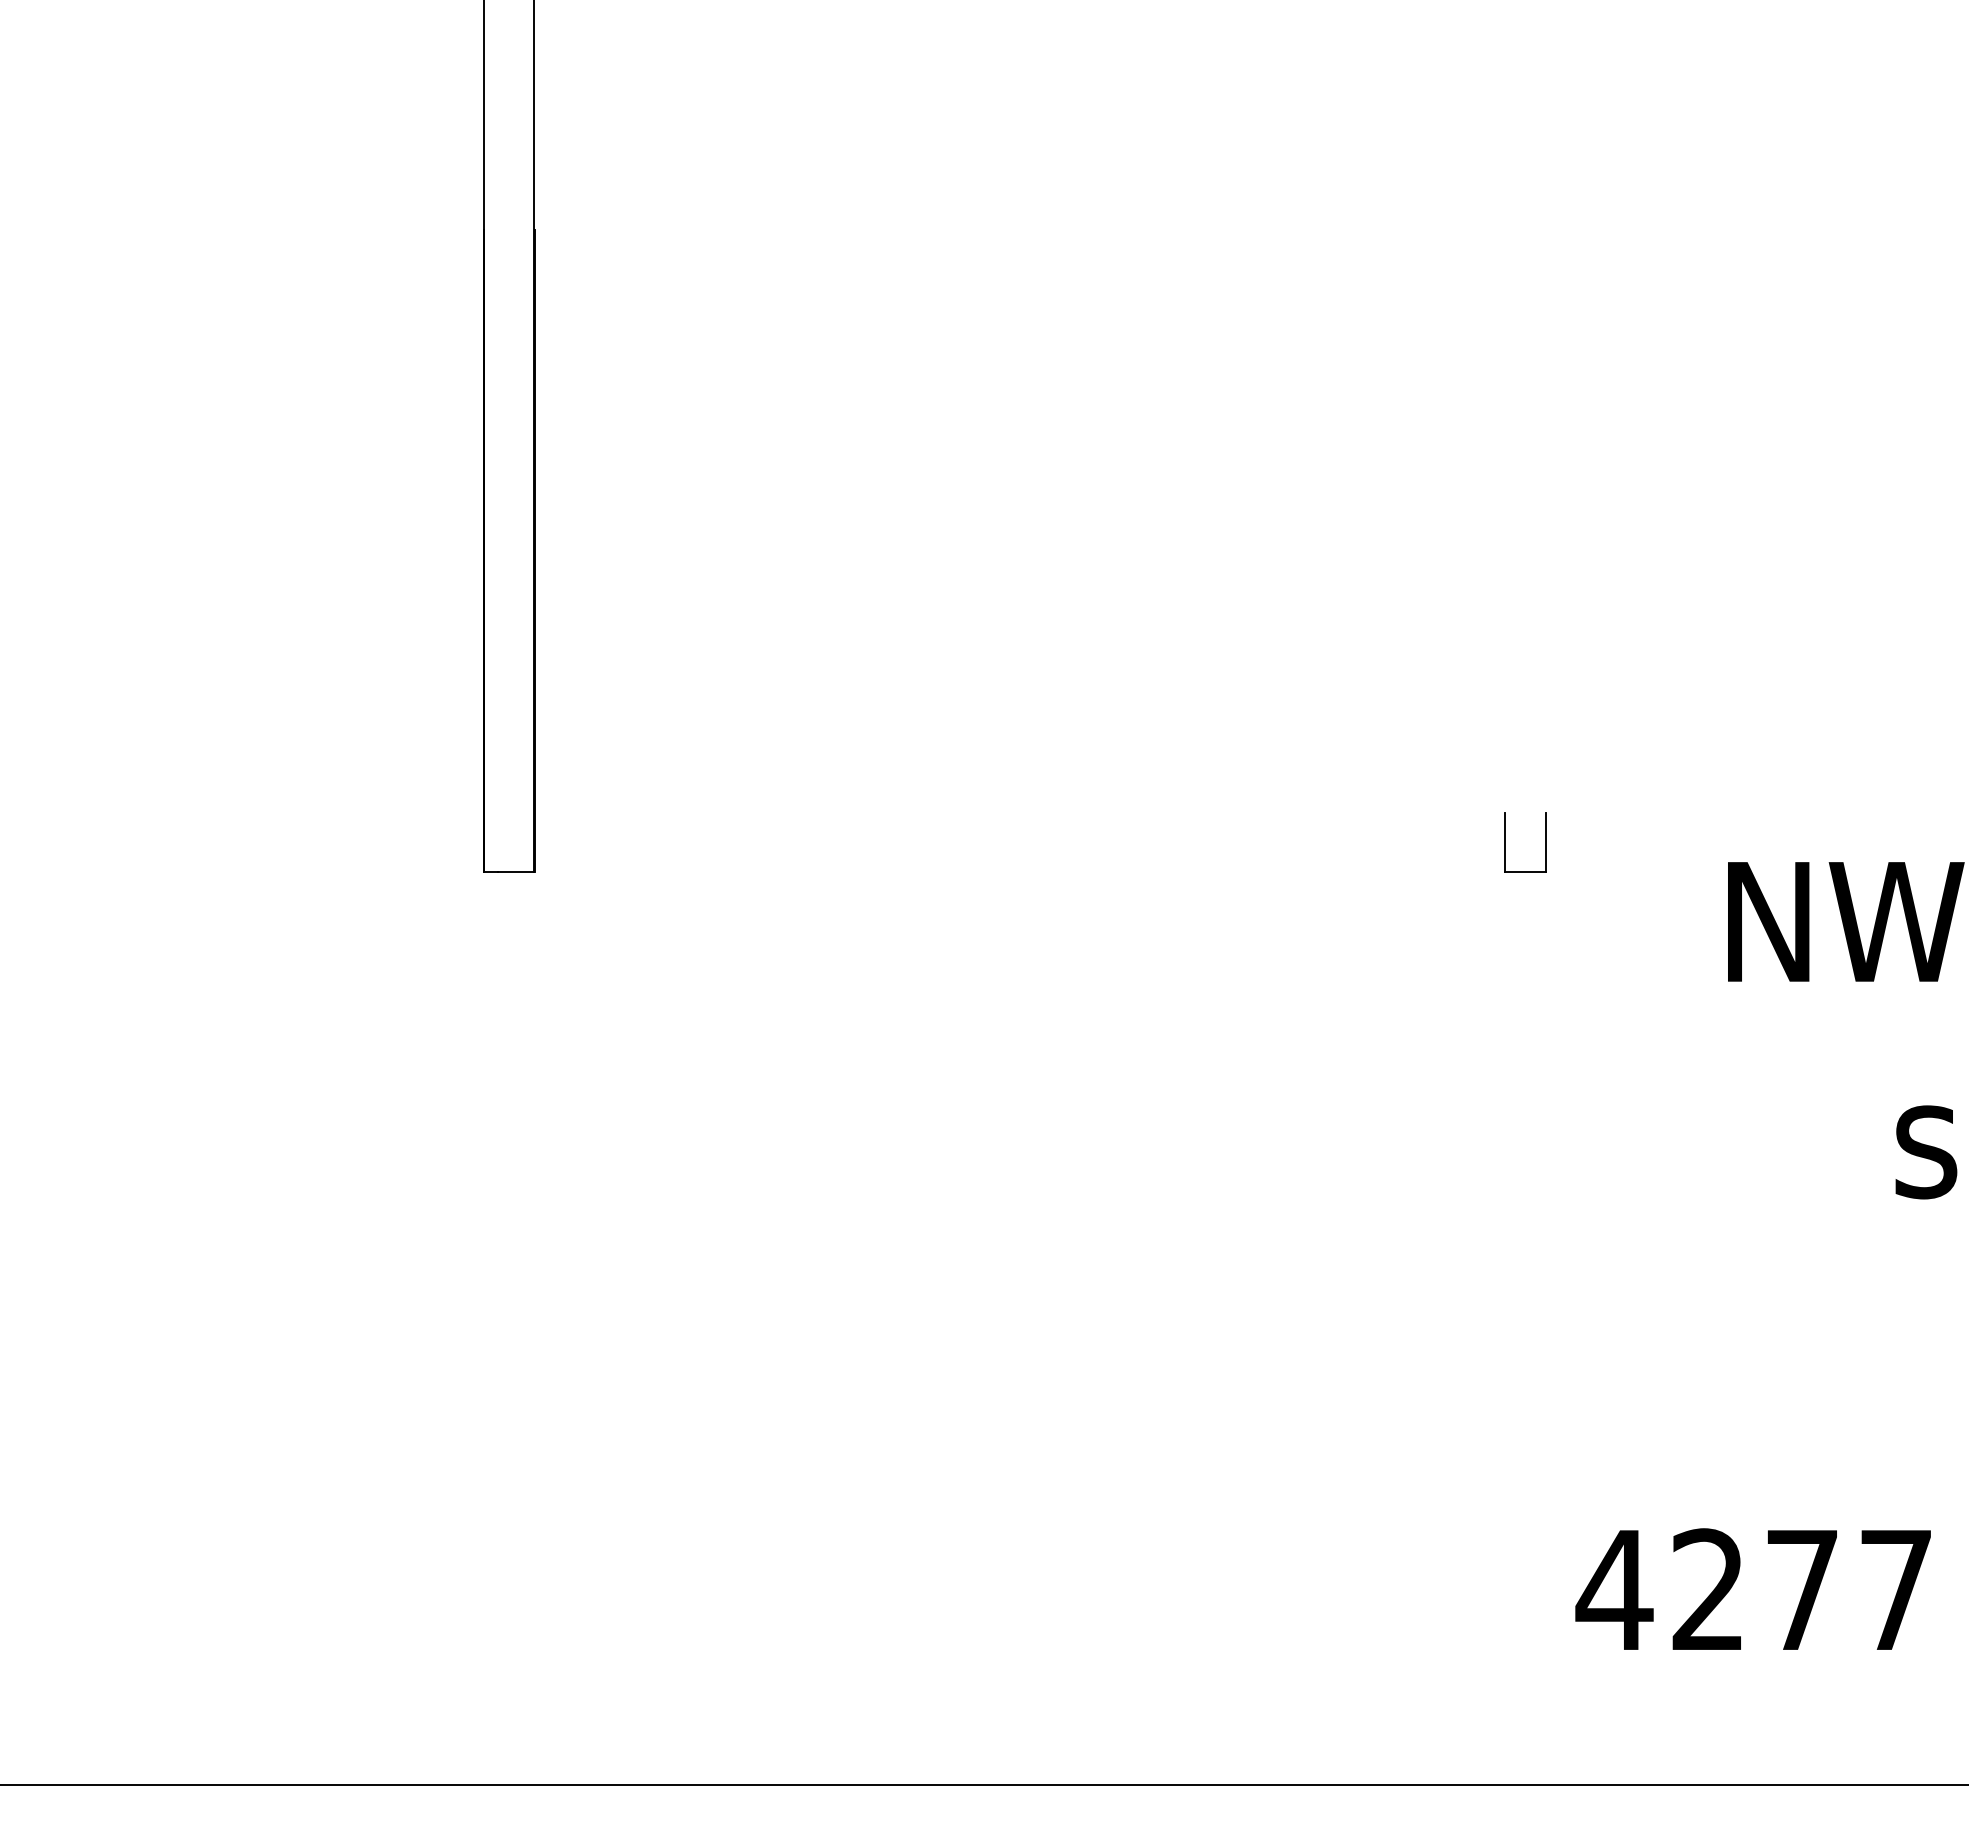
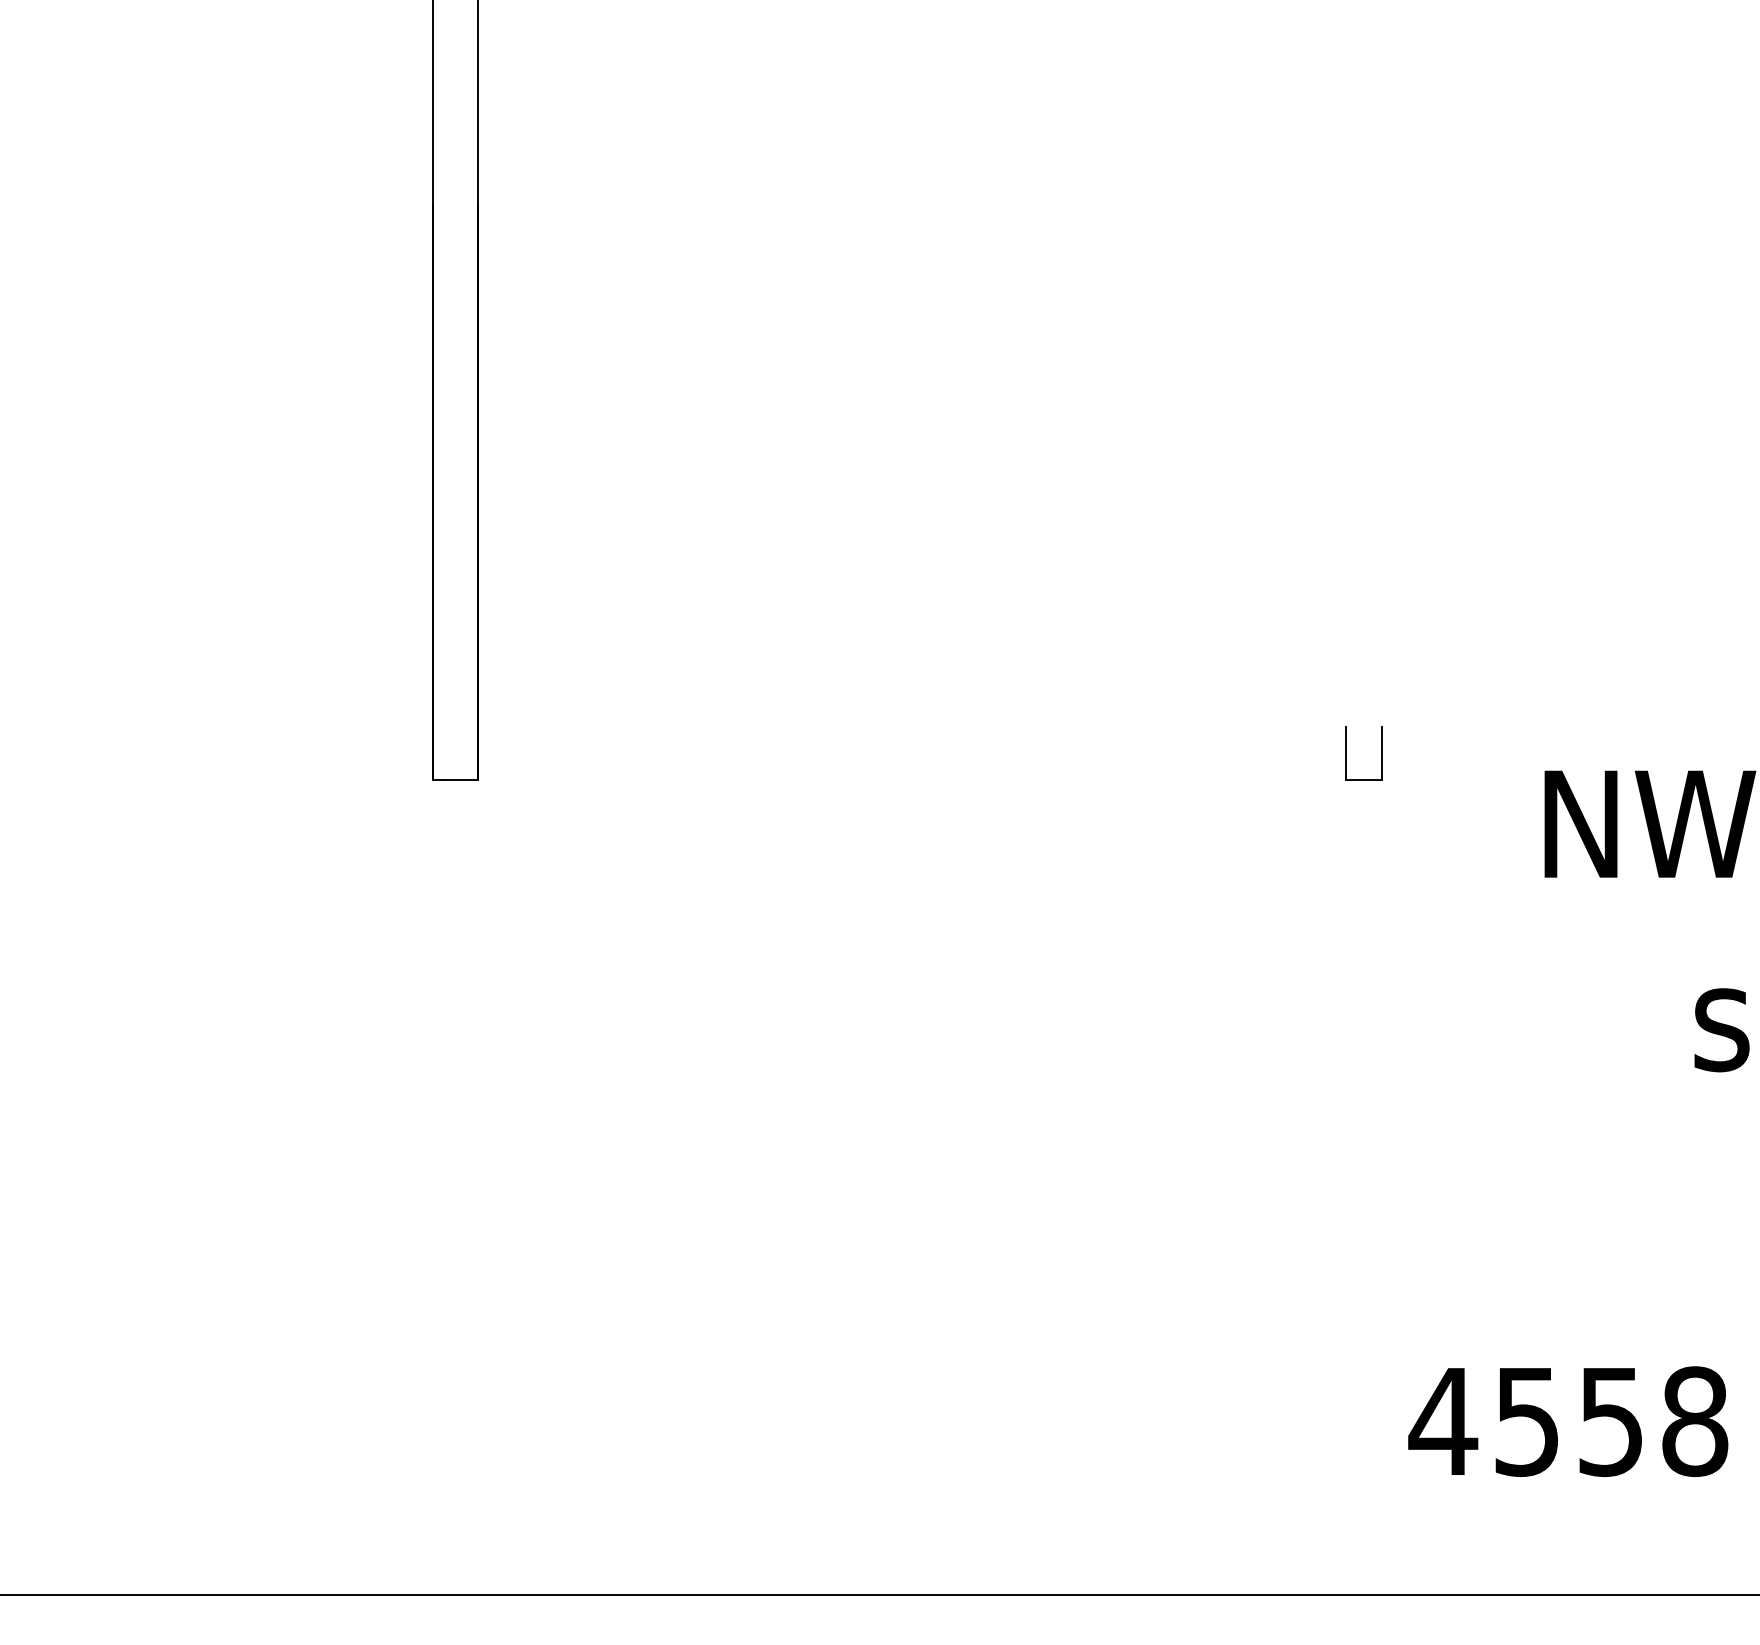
text: (1802, 1590) -> (1611, 1421), 4277 -> 4558

